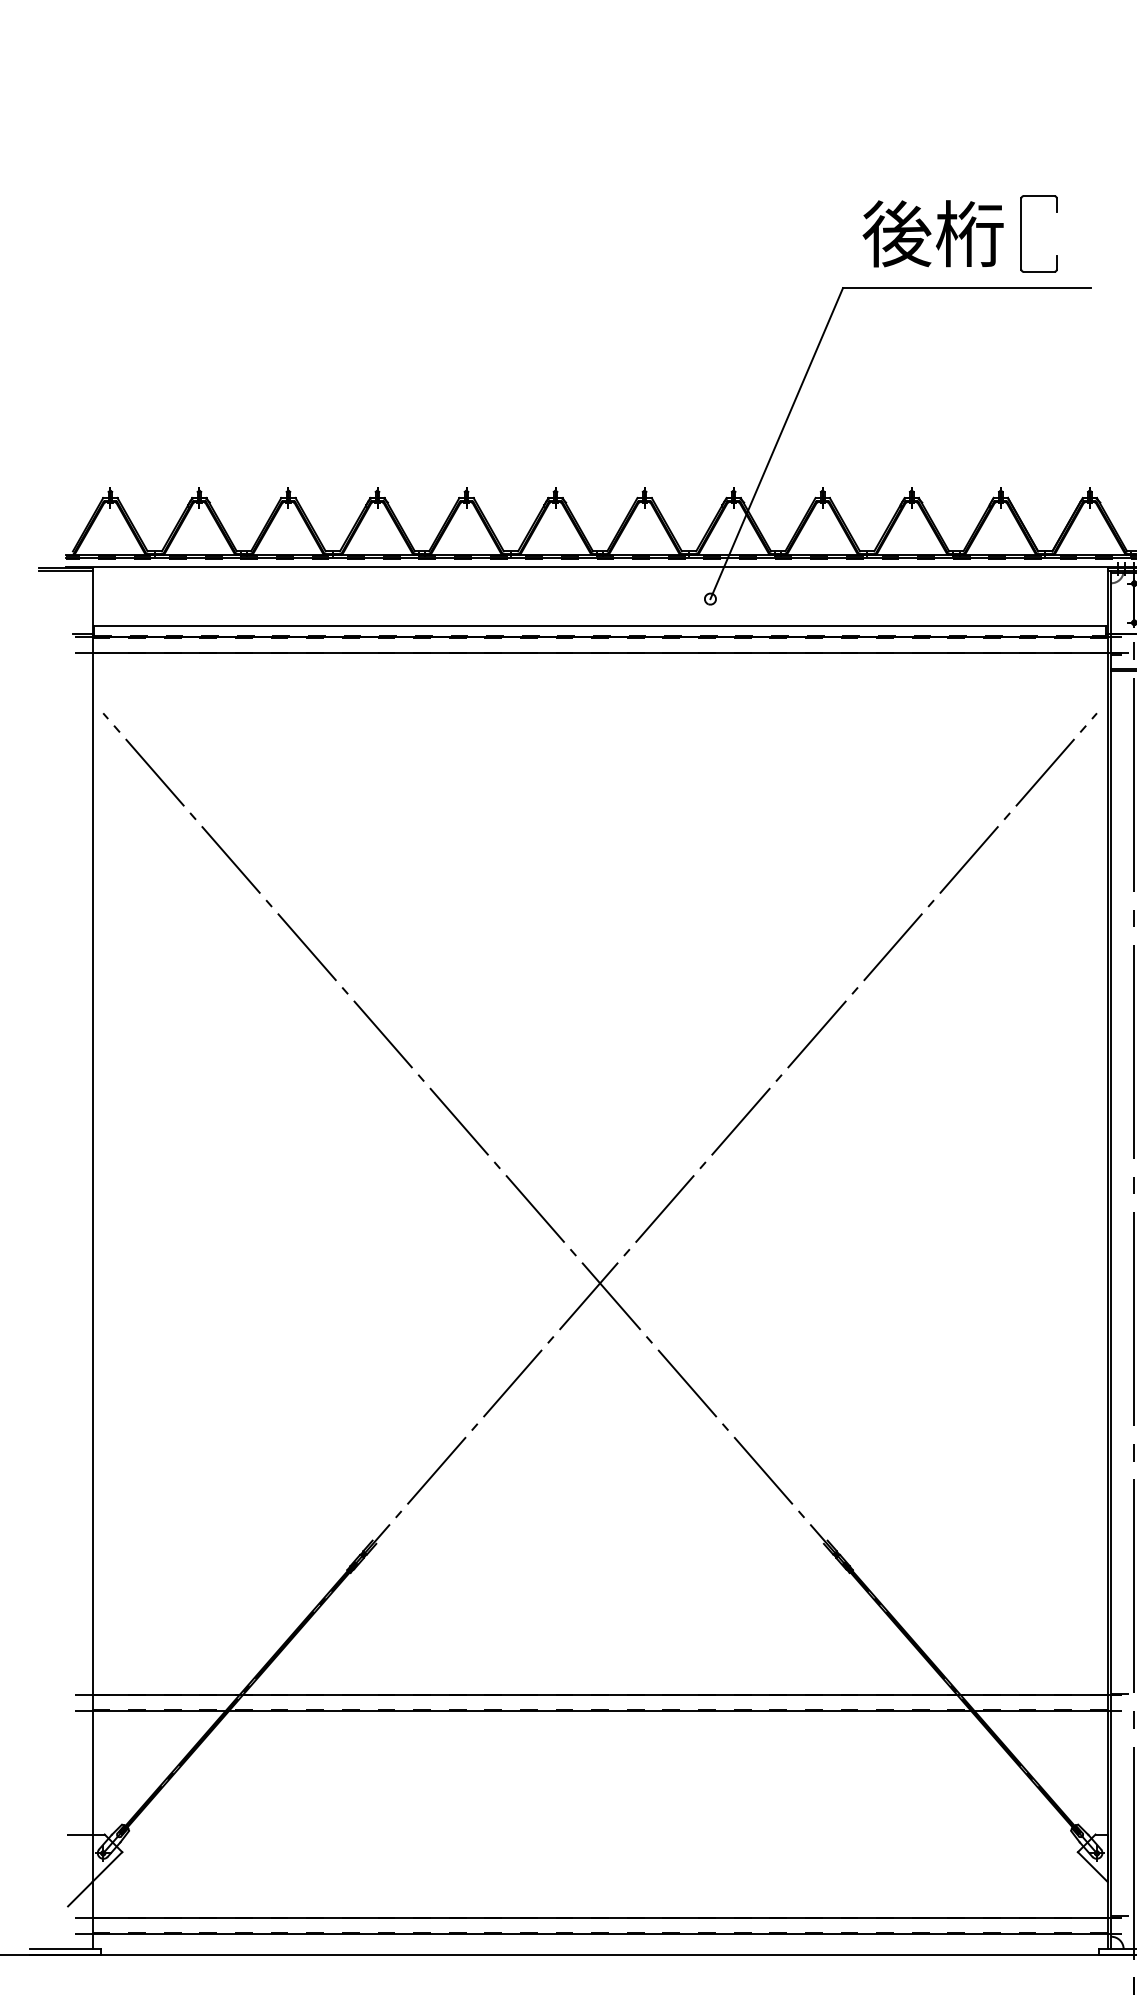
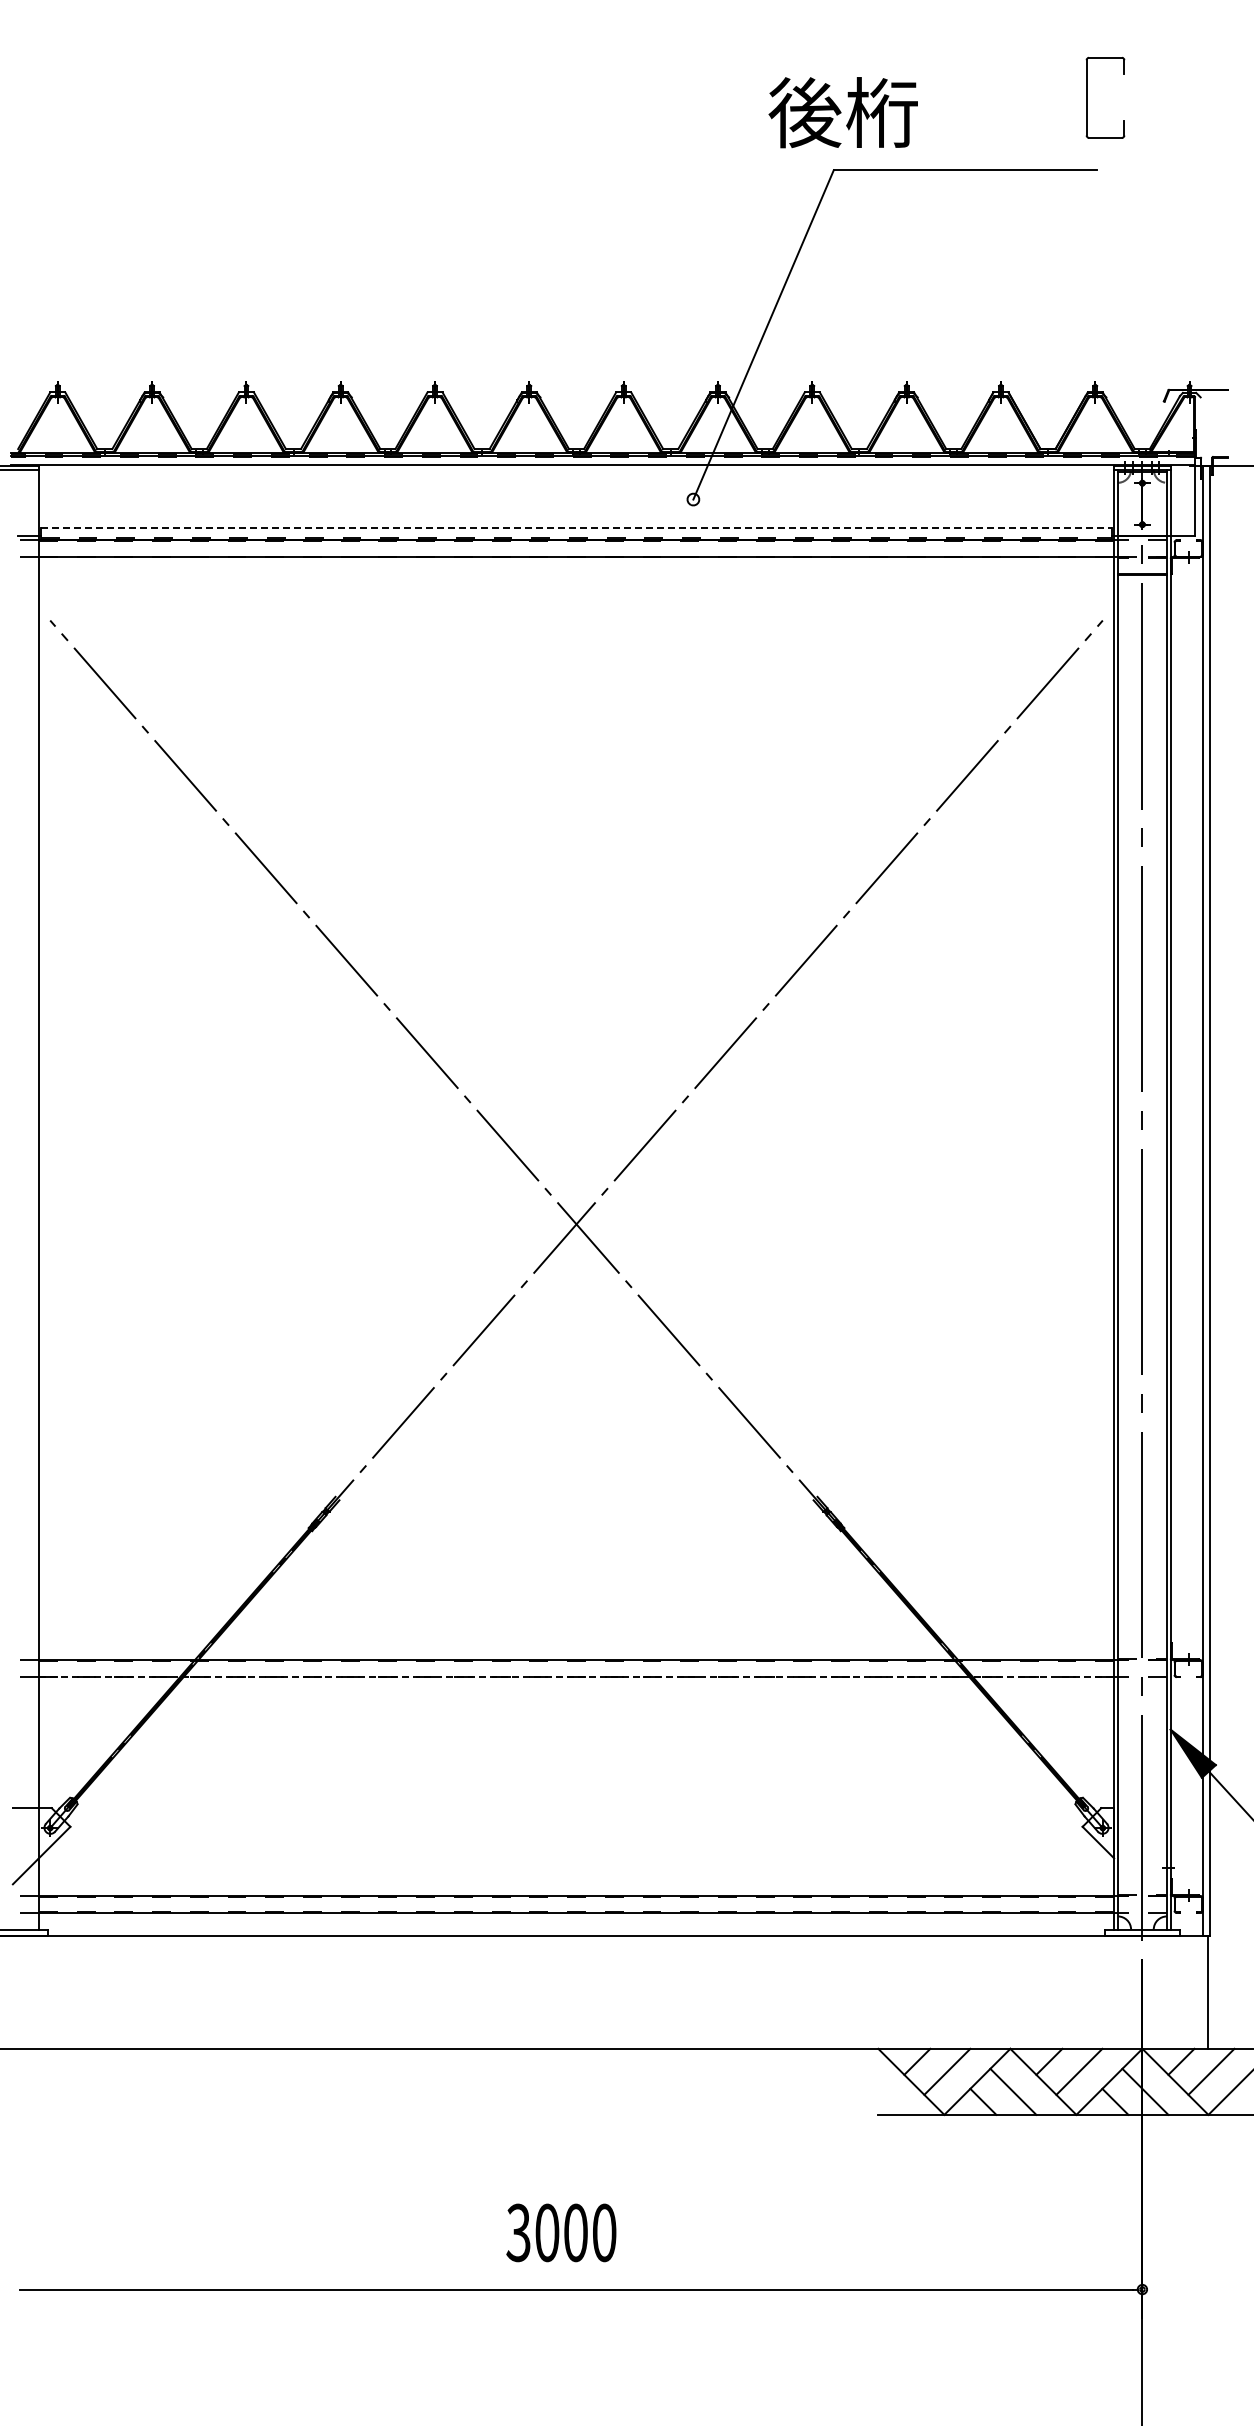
text: (932, 233) -> (842, 112), moved
part: (1022, 233) -> (1087, 97), moved
line: (600, 626) -> (576, 528), solid -> dashed
line: (600, 1711) -> (576, 1677), solid -> dashed

